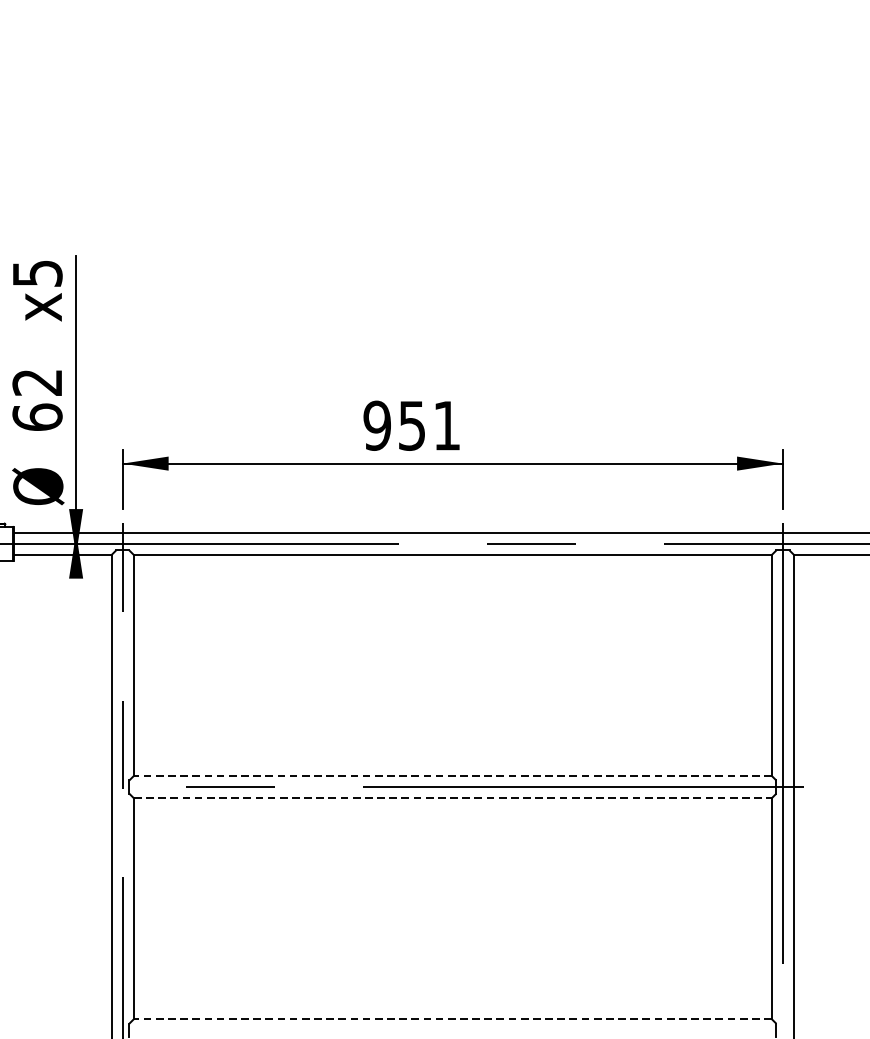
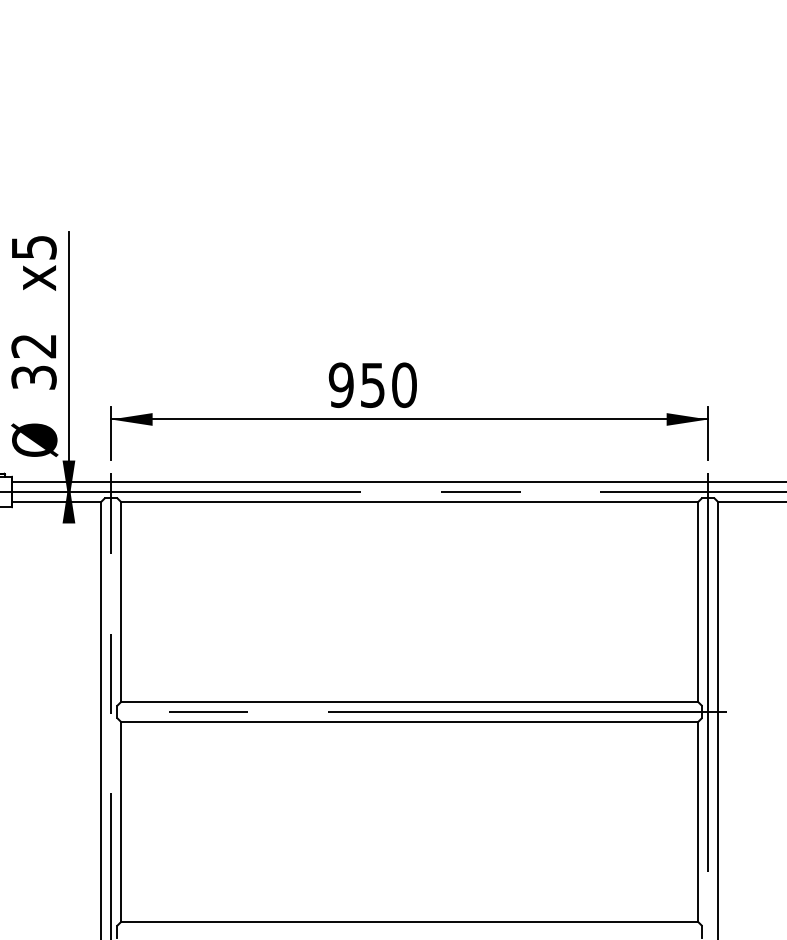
text: (36, 417) -> (33, 377), 62 -> 32
text: (447, 426) -> (404, 385), 951 -> 950
line: (452, 775) -> (409, 701), dashed -> solid
line: (453, 798) -> (410, 722), dashed -> solid
line: (452, 1018) -> (409, 921), dashed -> solid

